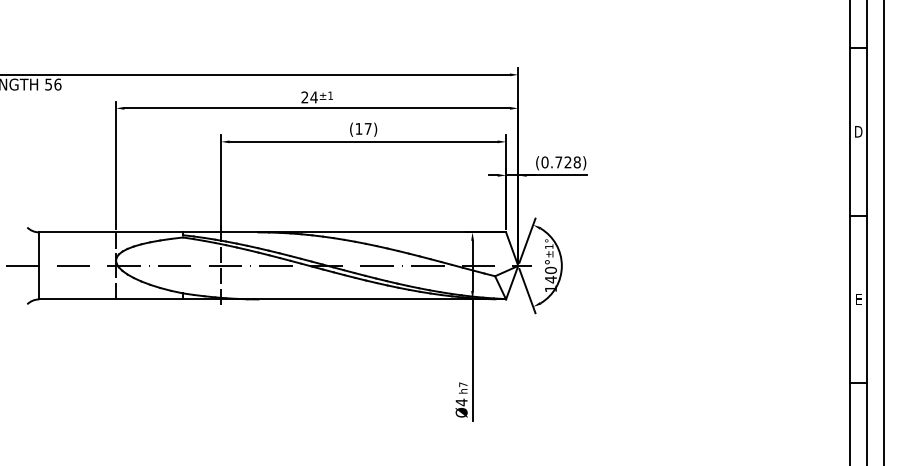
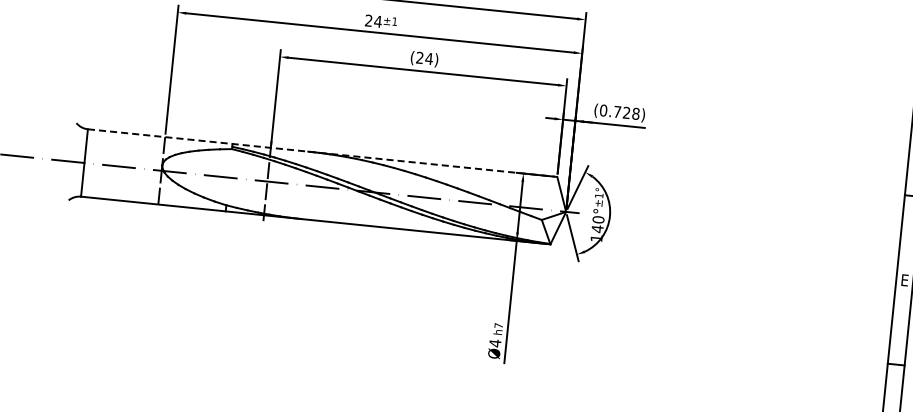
text: (363, 128) -> (424, 57), (17) -> (24)
line: (273, 232) -> (323, 153), solid -> dashed

